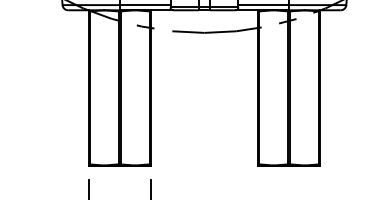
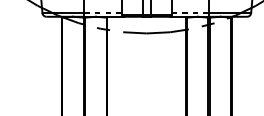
line: (145, 5) -> (103, 13), solid -> dashed
line: (264, 5) -> (190, 13), solid -> dashed

